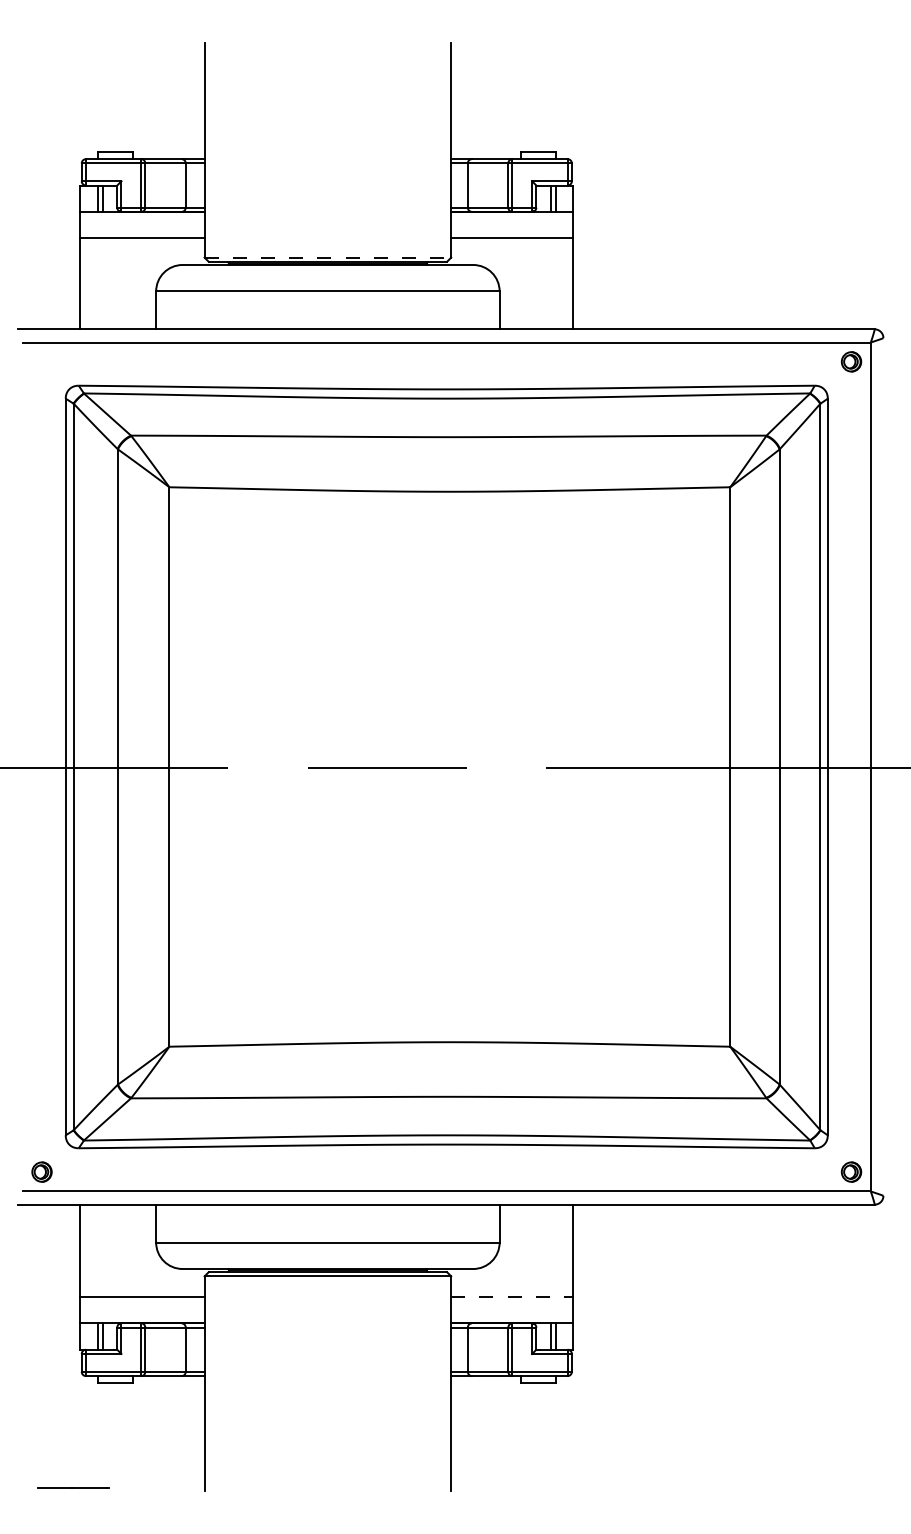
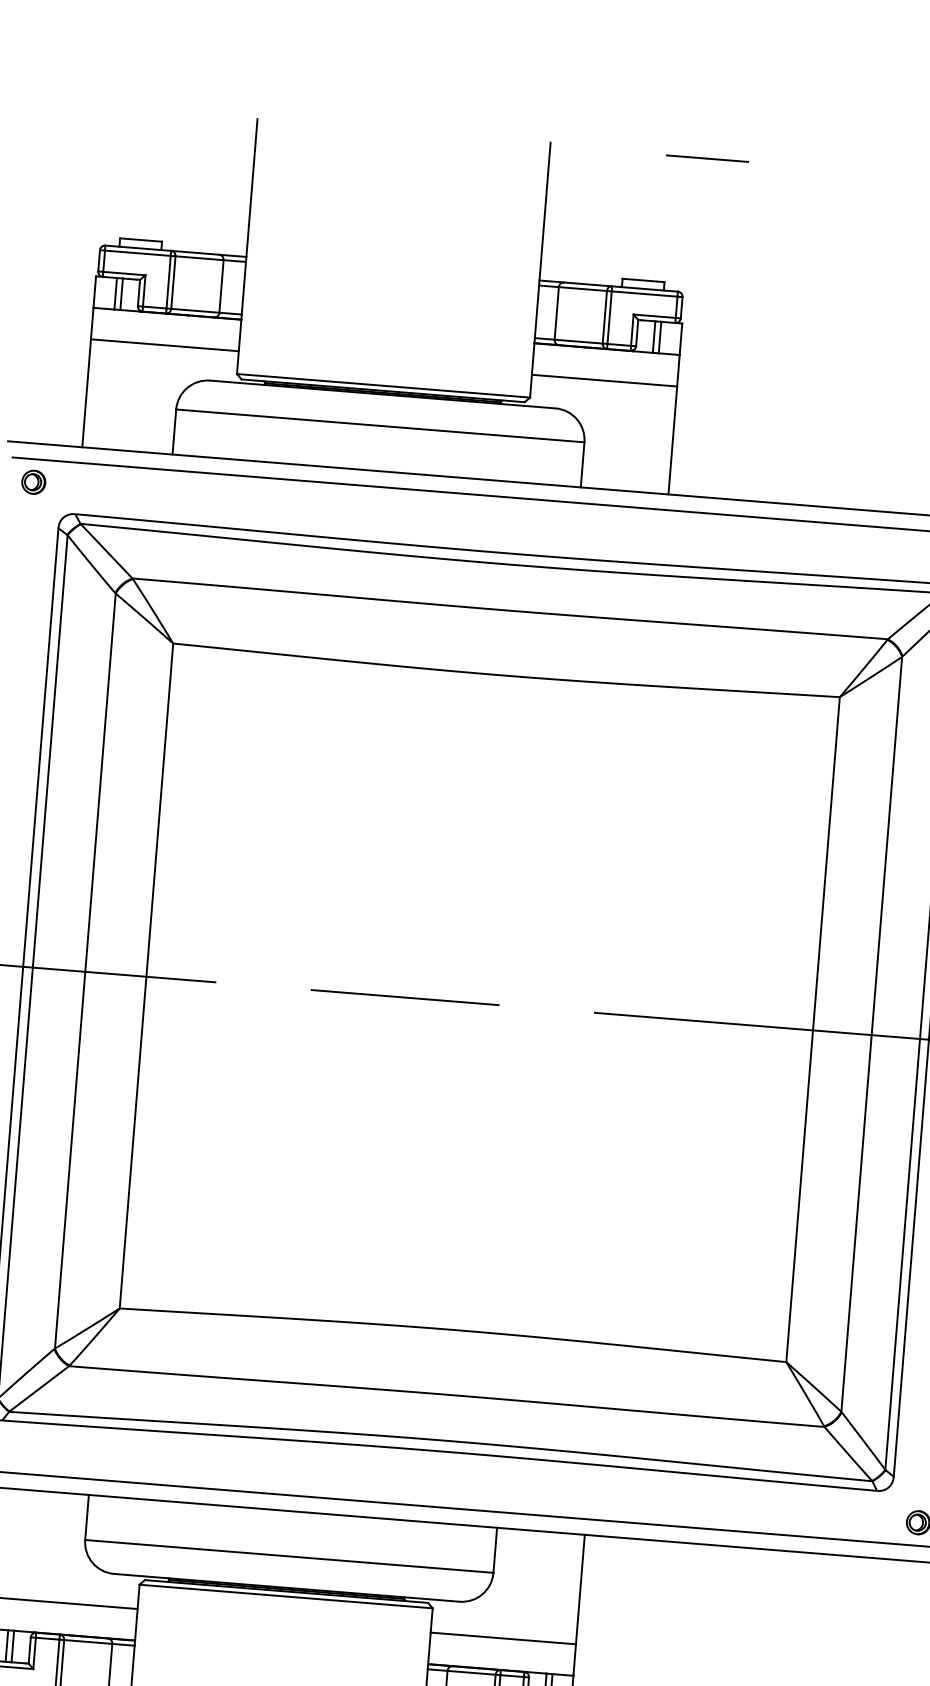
line: (583, 45) -> (707, 158), added
line: (328, 257) -> (384, 385), dashed -> solid
part: (41, 361) -> (33, 481), added
line: (512, 1296) -> (503, 1638), dashed -> solid

